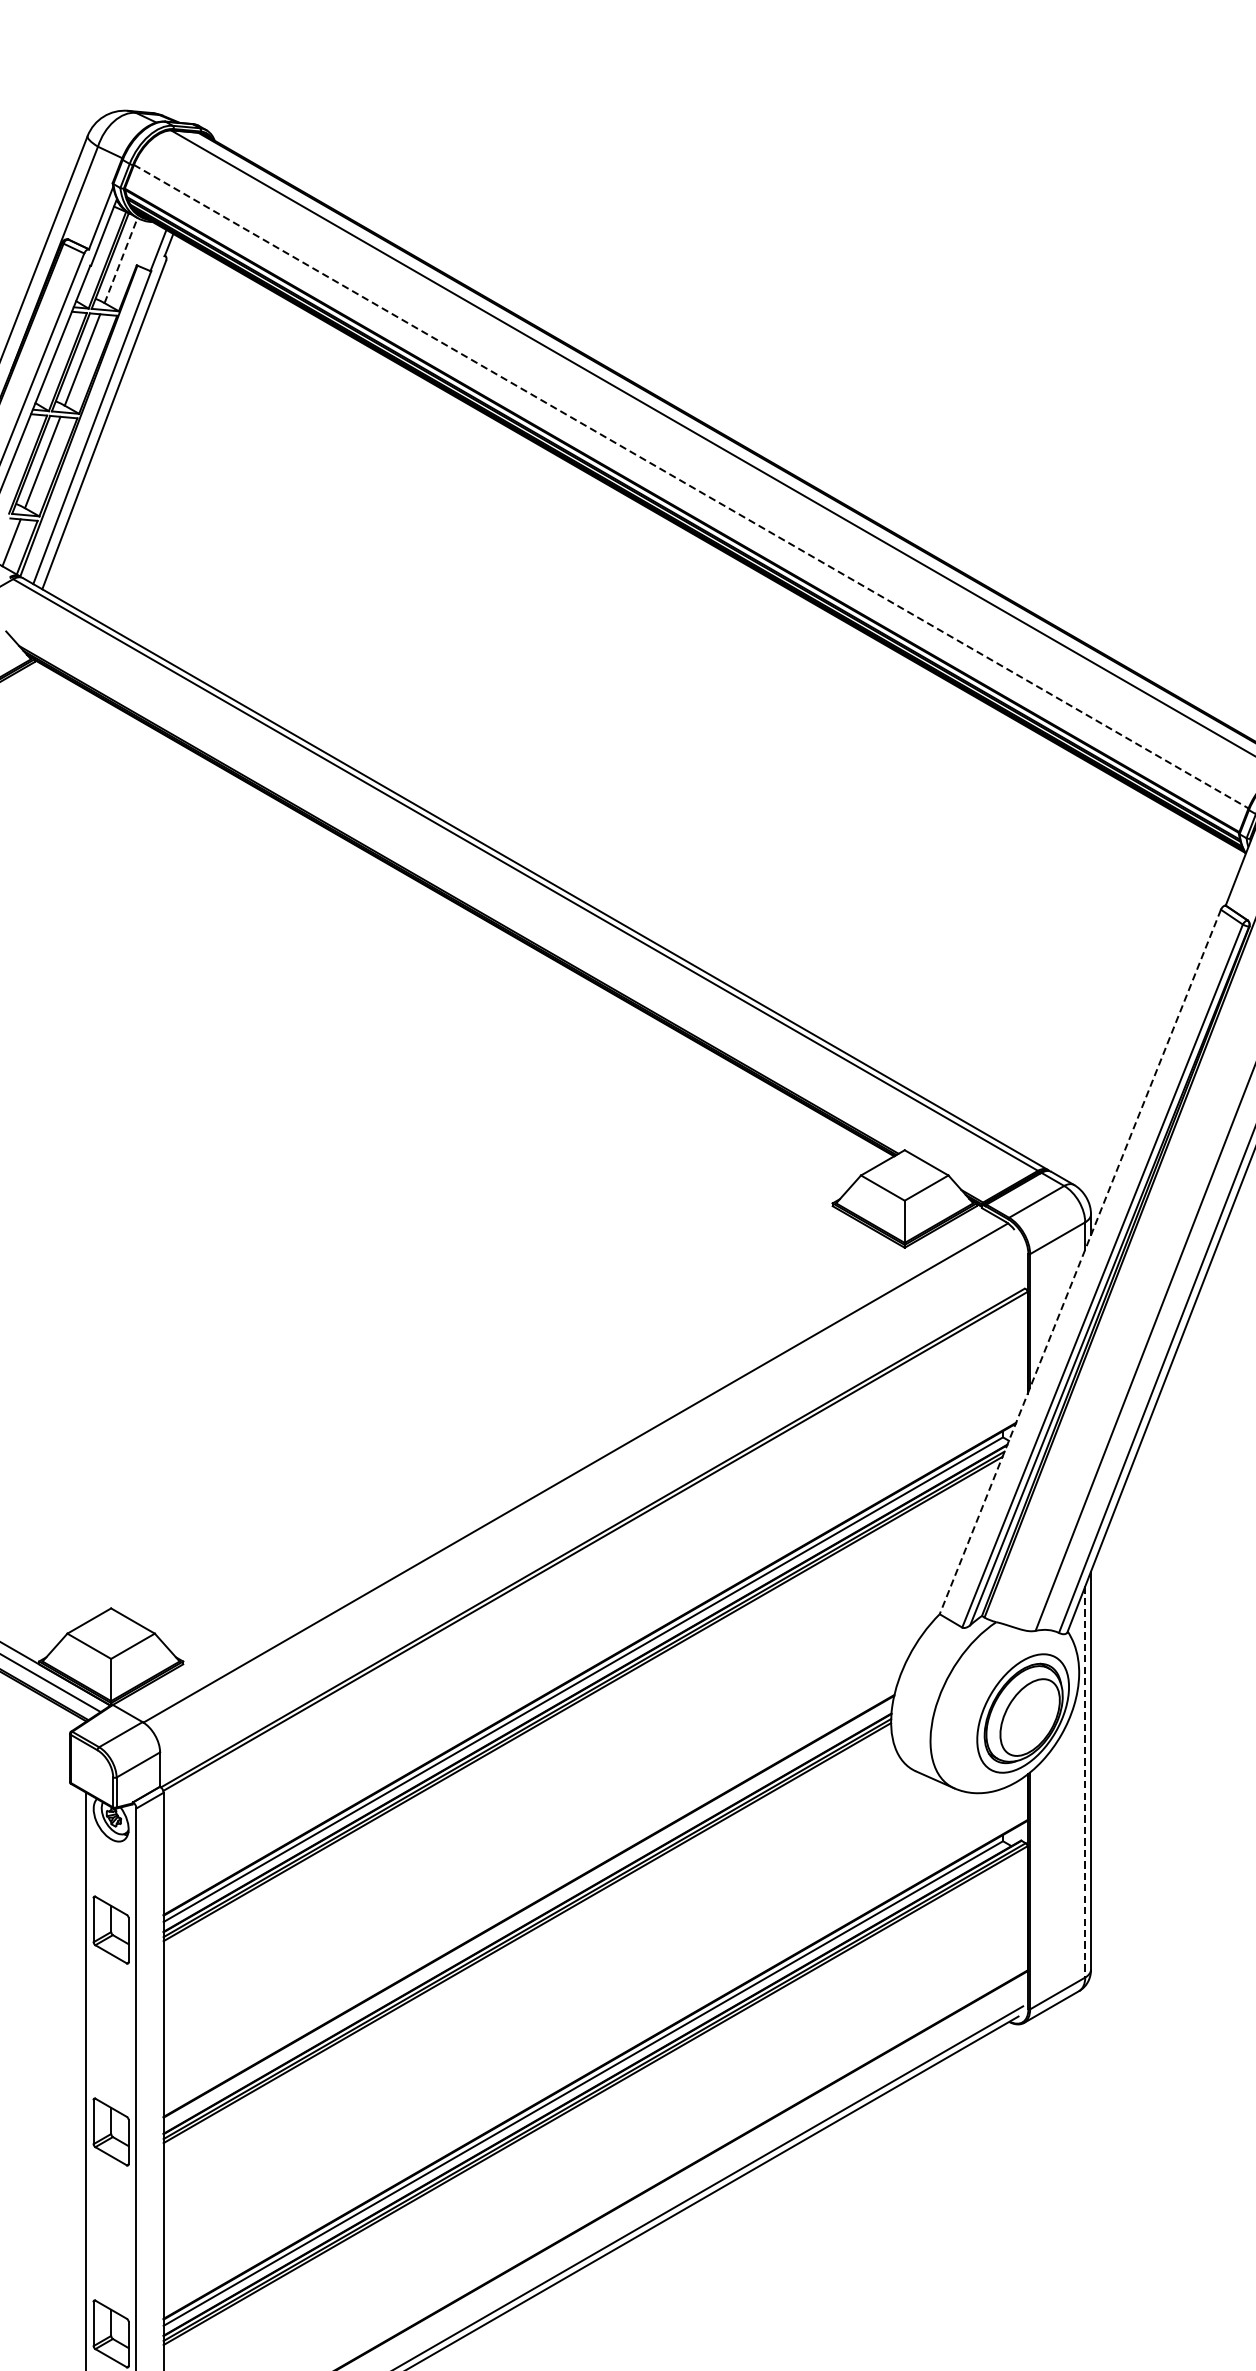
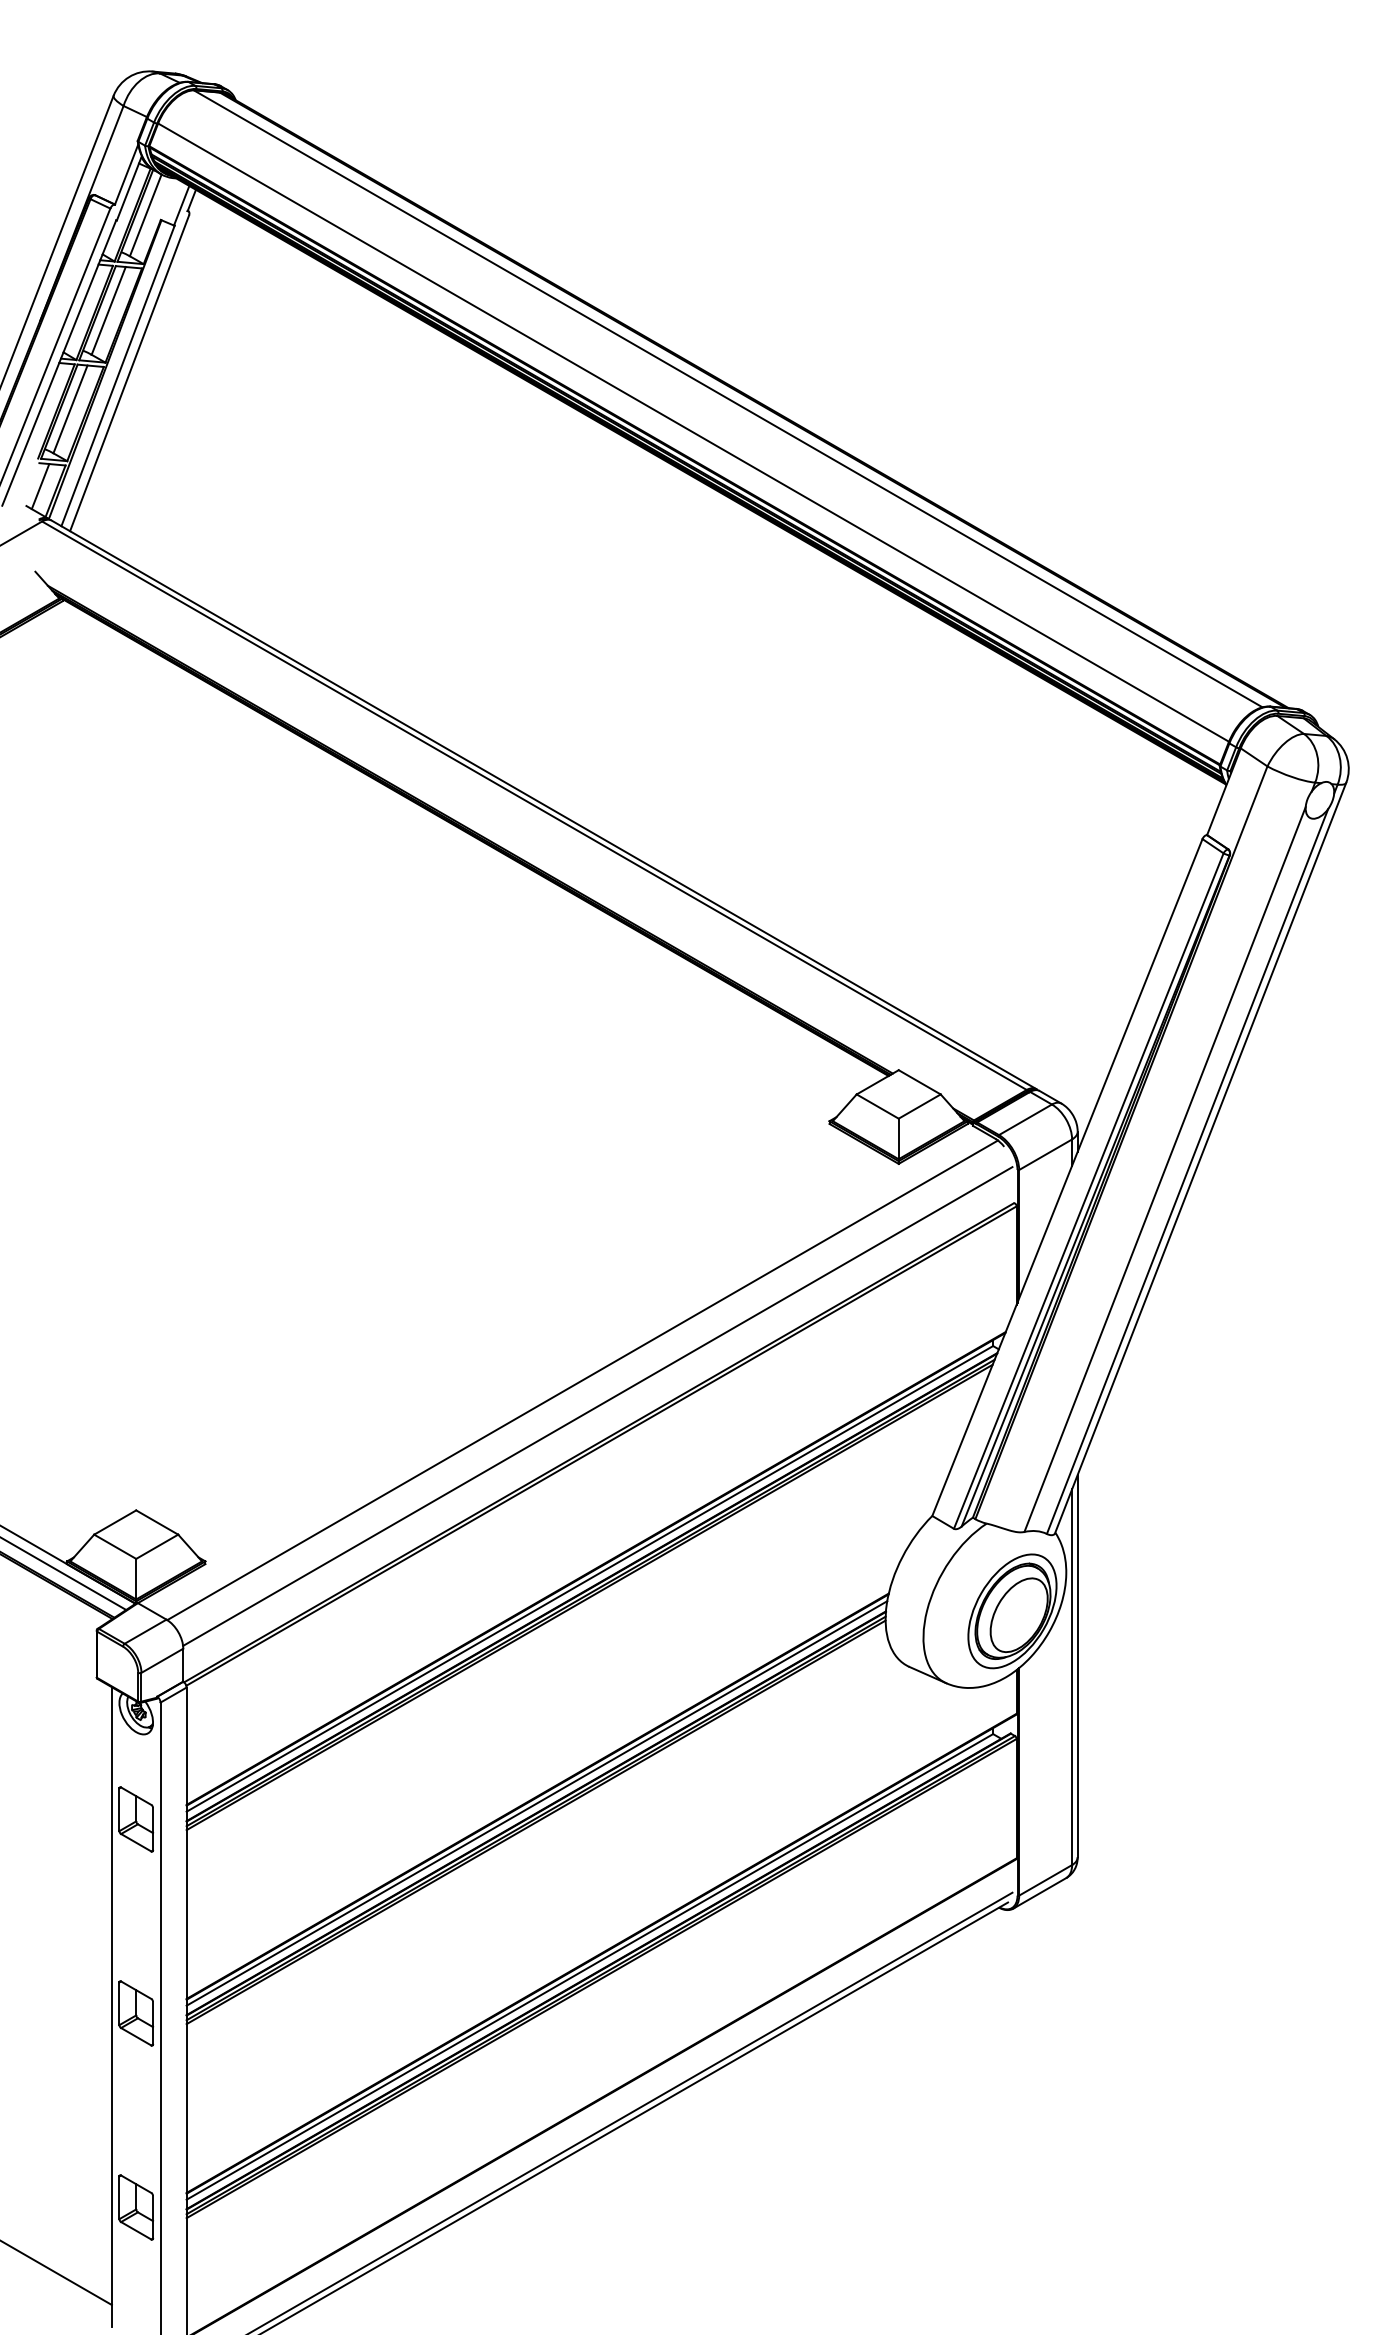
line: (120, 260) -> (145, 215), dashed -> solid
line: (692, 486) -> (694, 432), dashed -> solid
line: (1080, 1262) -> (1067, 1178), dashed -> solid
line: (591, 1500) -> (597, 1406), added
line: (1085, 1782) -> (1072, 1677), dashed -> solid
line: (527, 1913) -> (536, 1803), added

